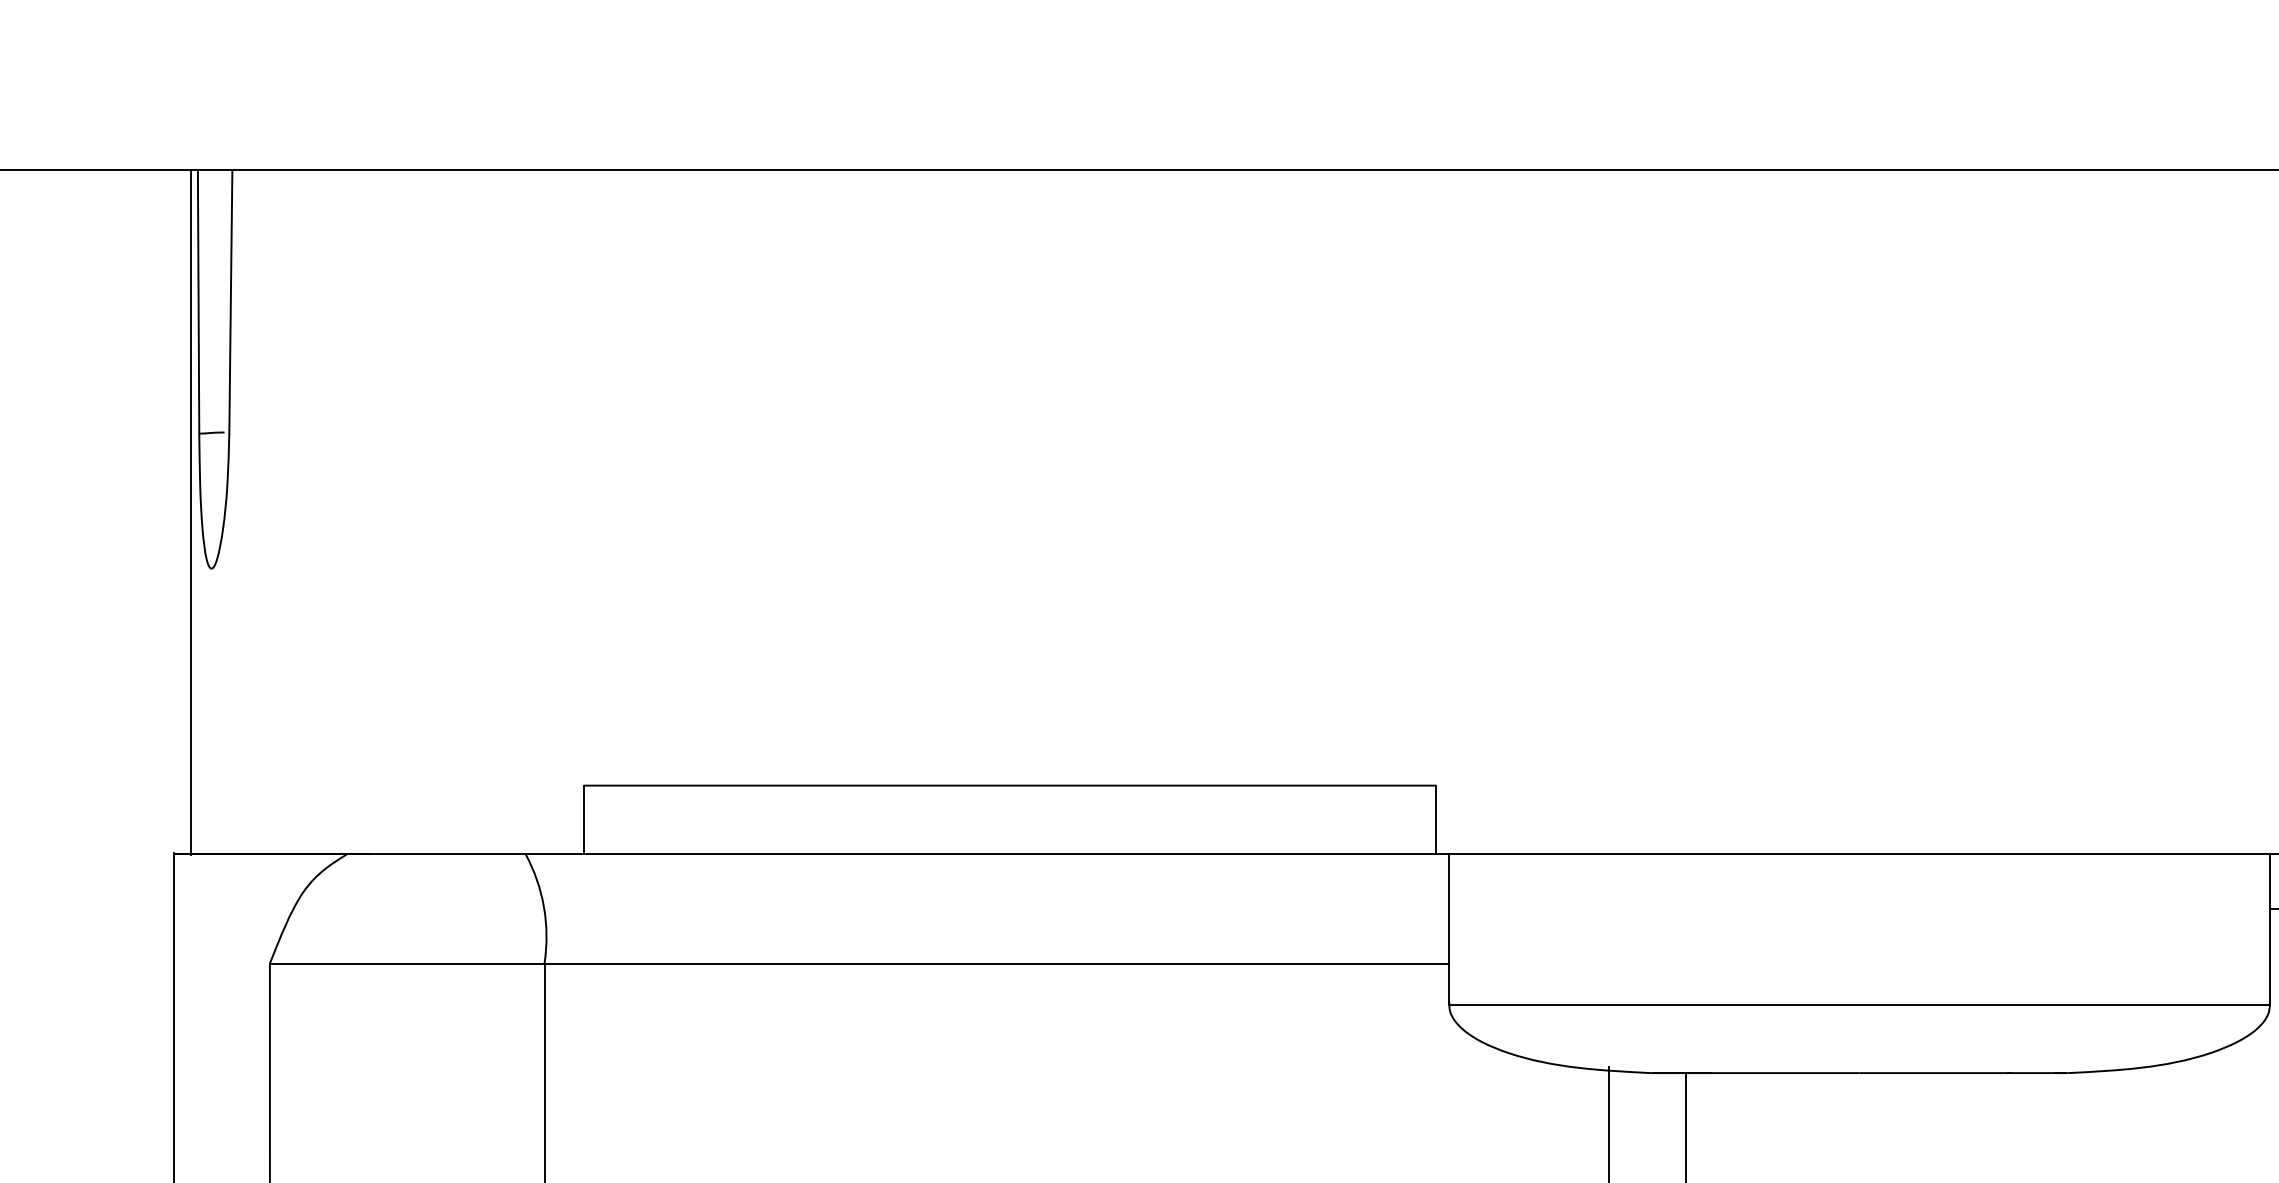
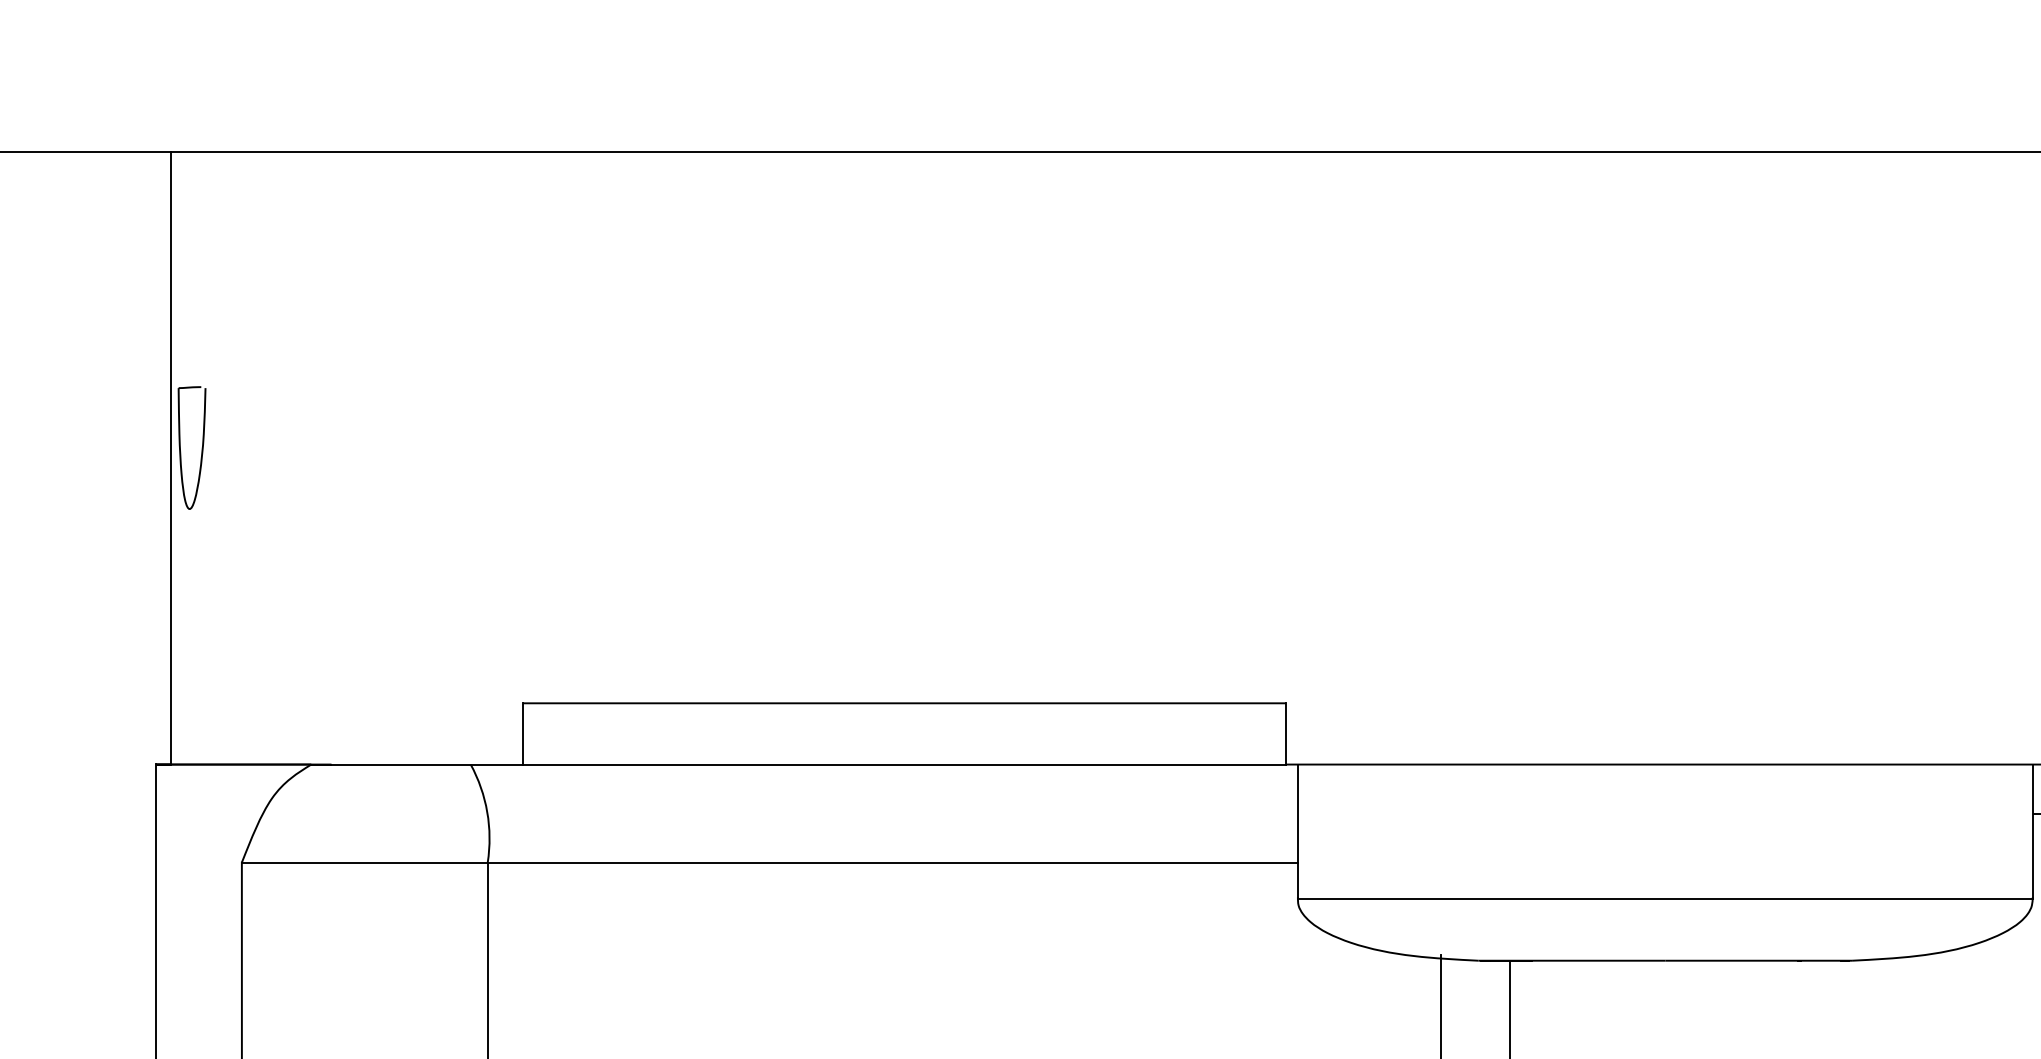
line: (198, 301) -> (177, 269), removed
line: (230, 301) -> (206, 269), removed

